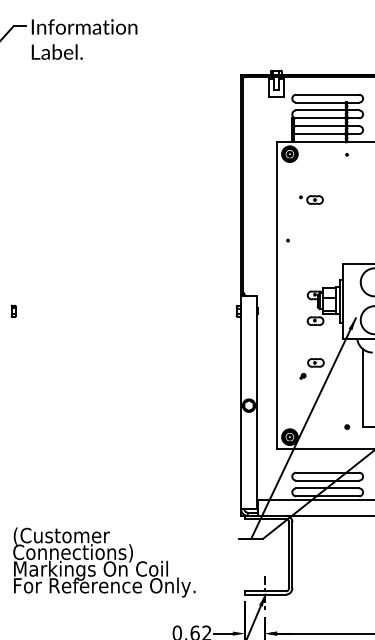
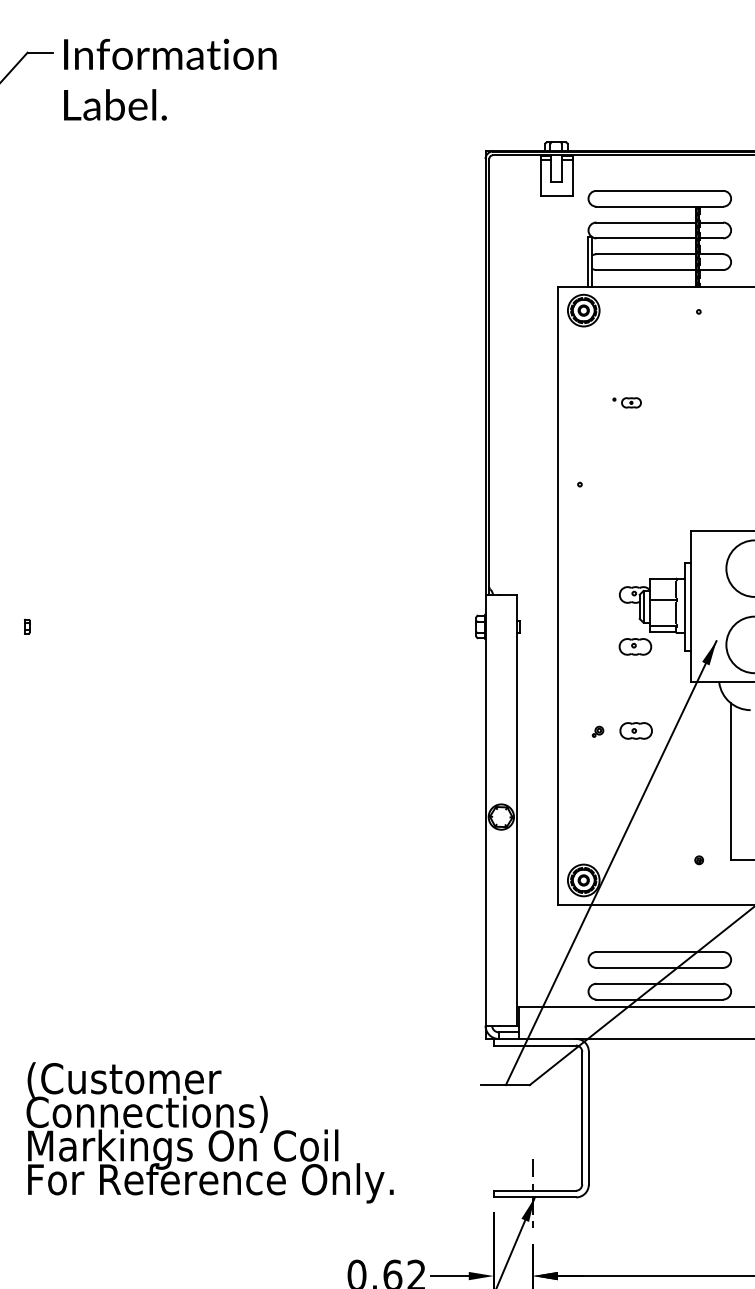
part: (311, 199) -> (627, 401), size x0.6
part: (13, 310) -> (27, 625), size x0.6
part: (302, 376) -> (597, 732), moved

